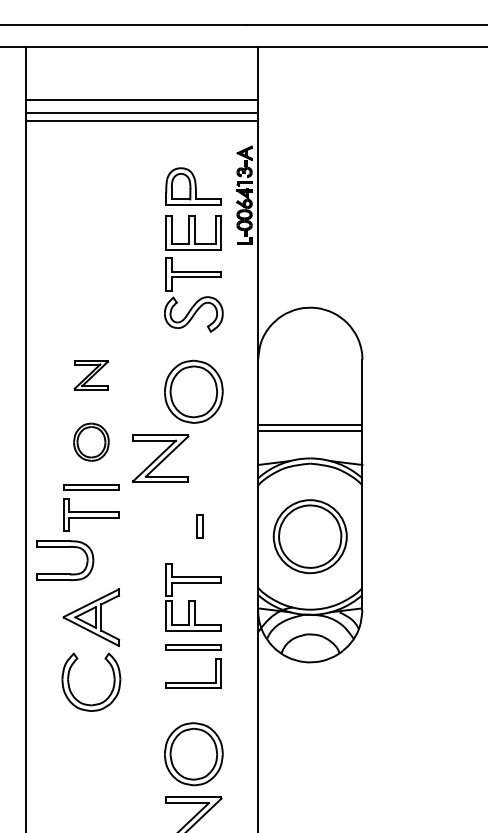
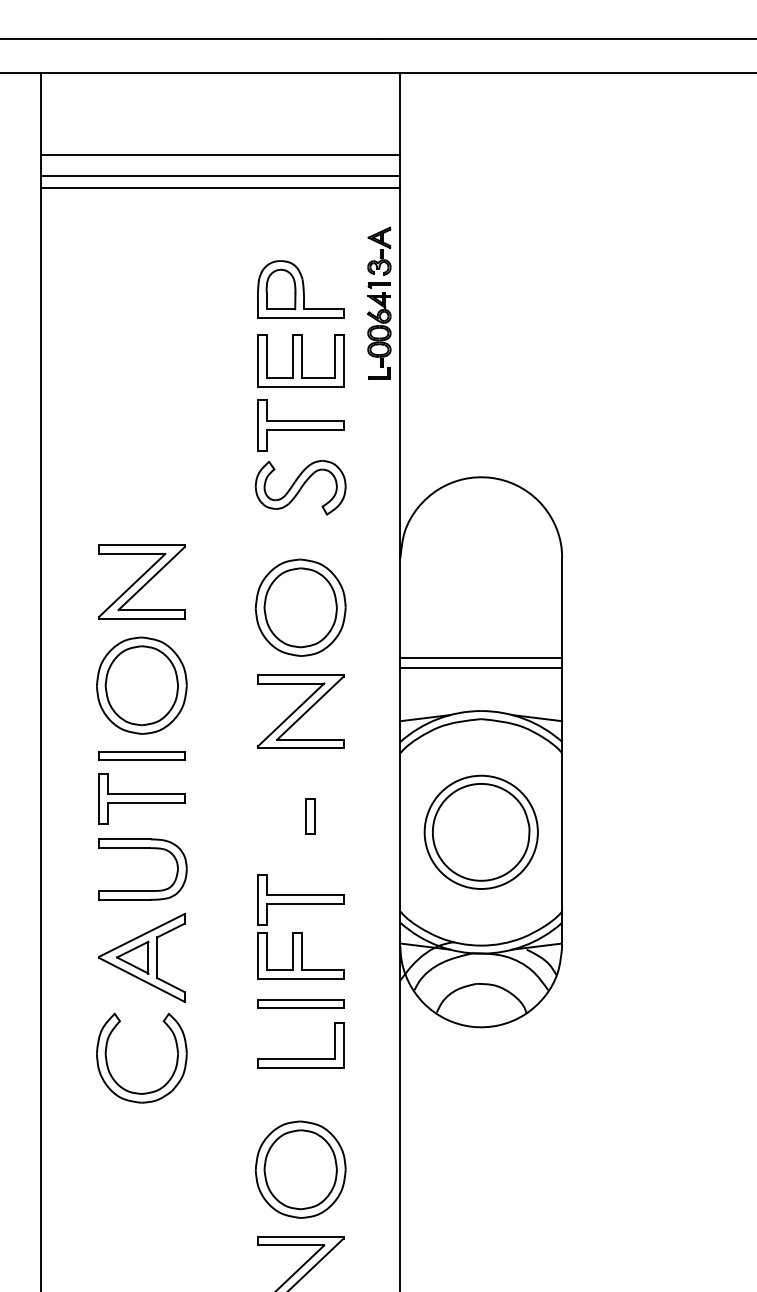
part: (90, 375) -> (140, 582), size x1.67
part: (91, 442) -> (142, 686), size x1.67
part: (160, 458) -> (300, 711), moved
part: (65, 547) -> (143, 849), moved

